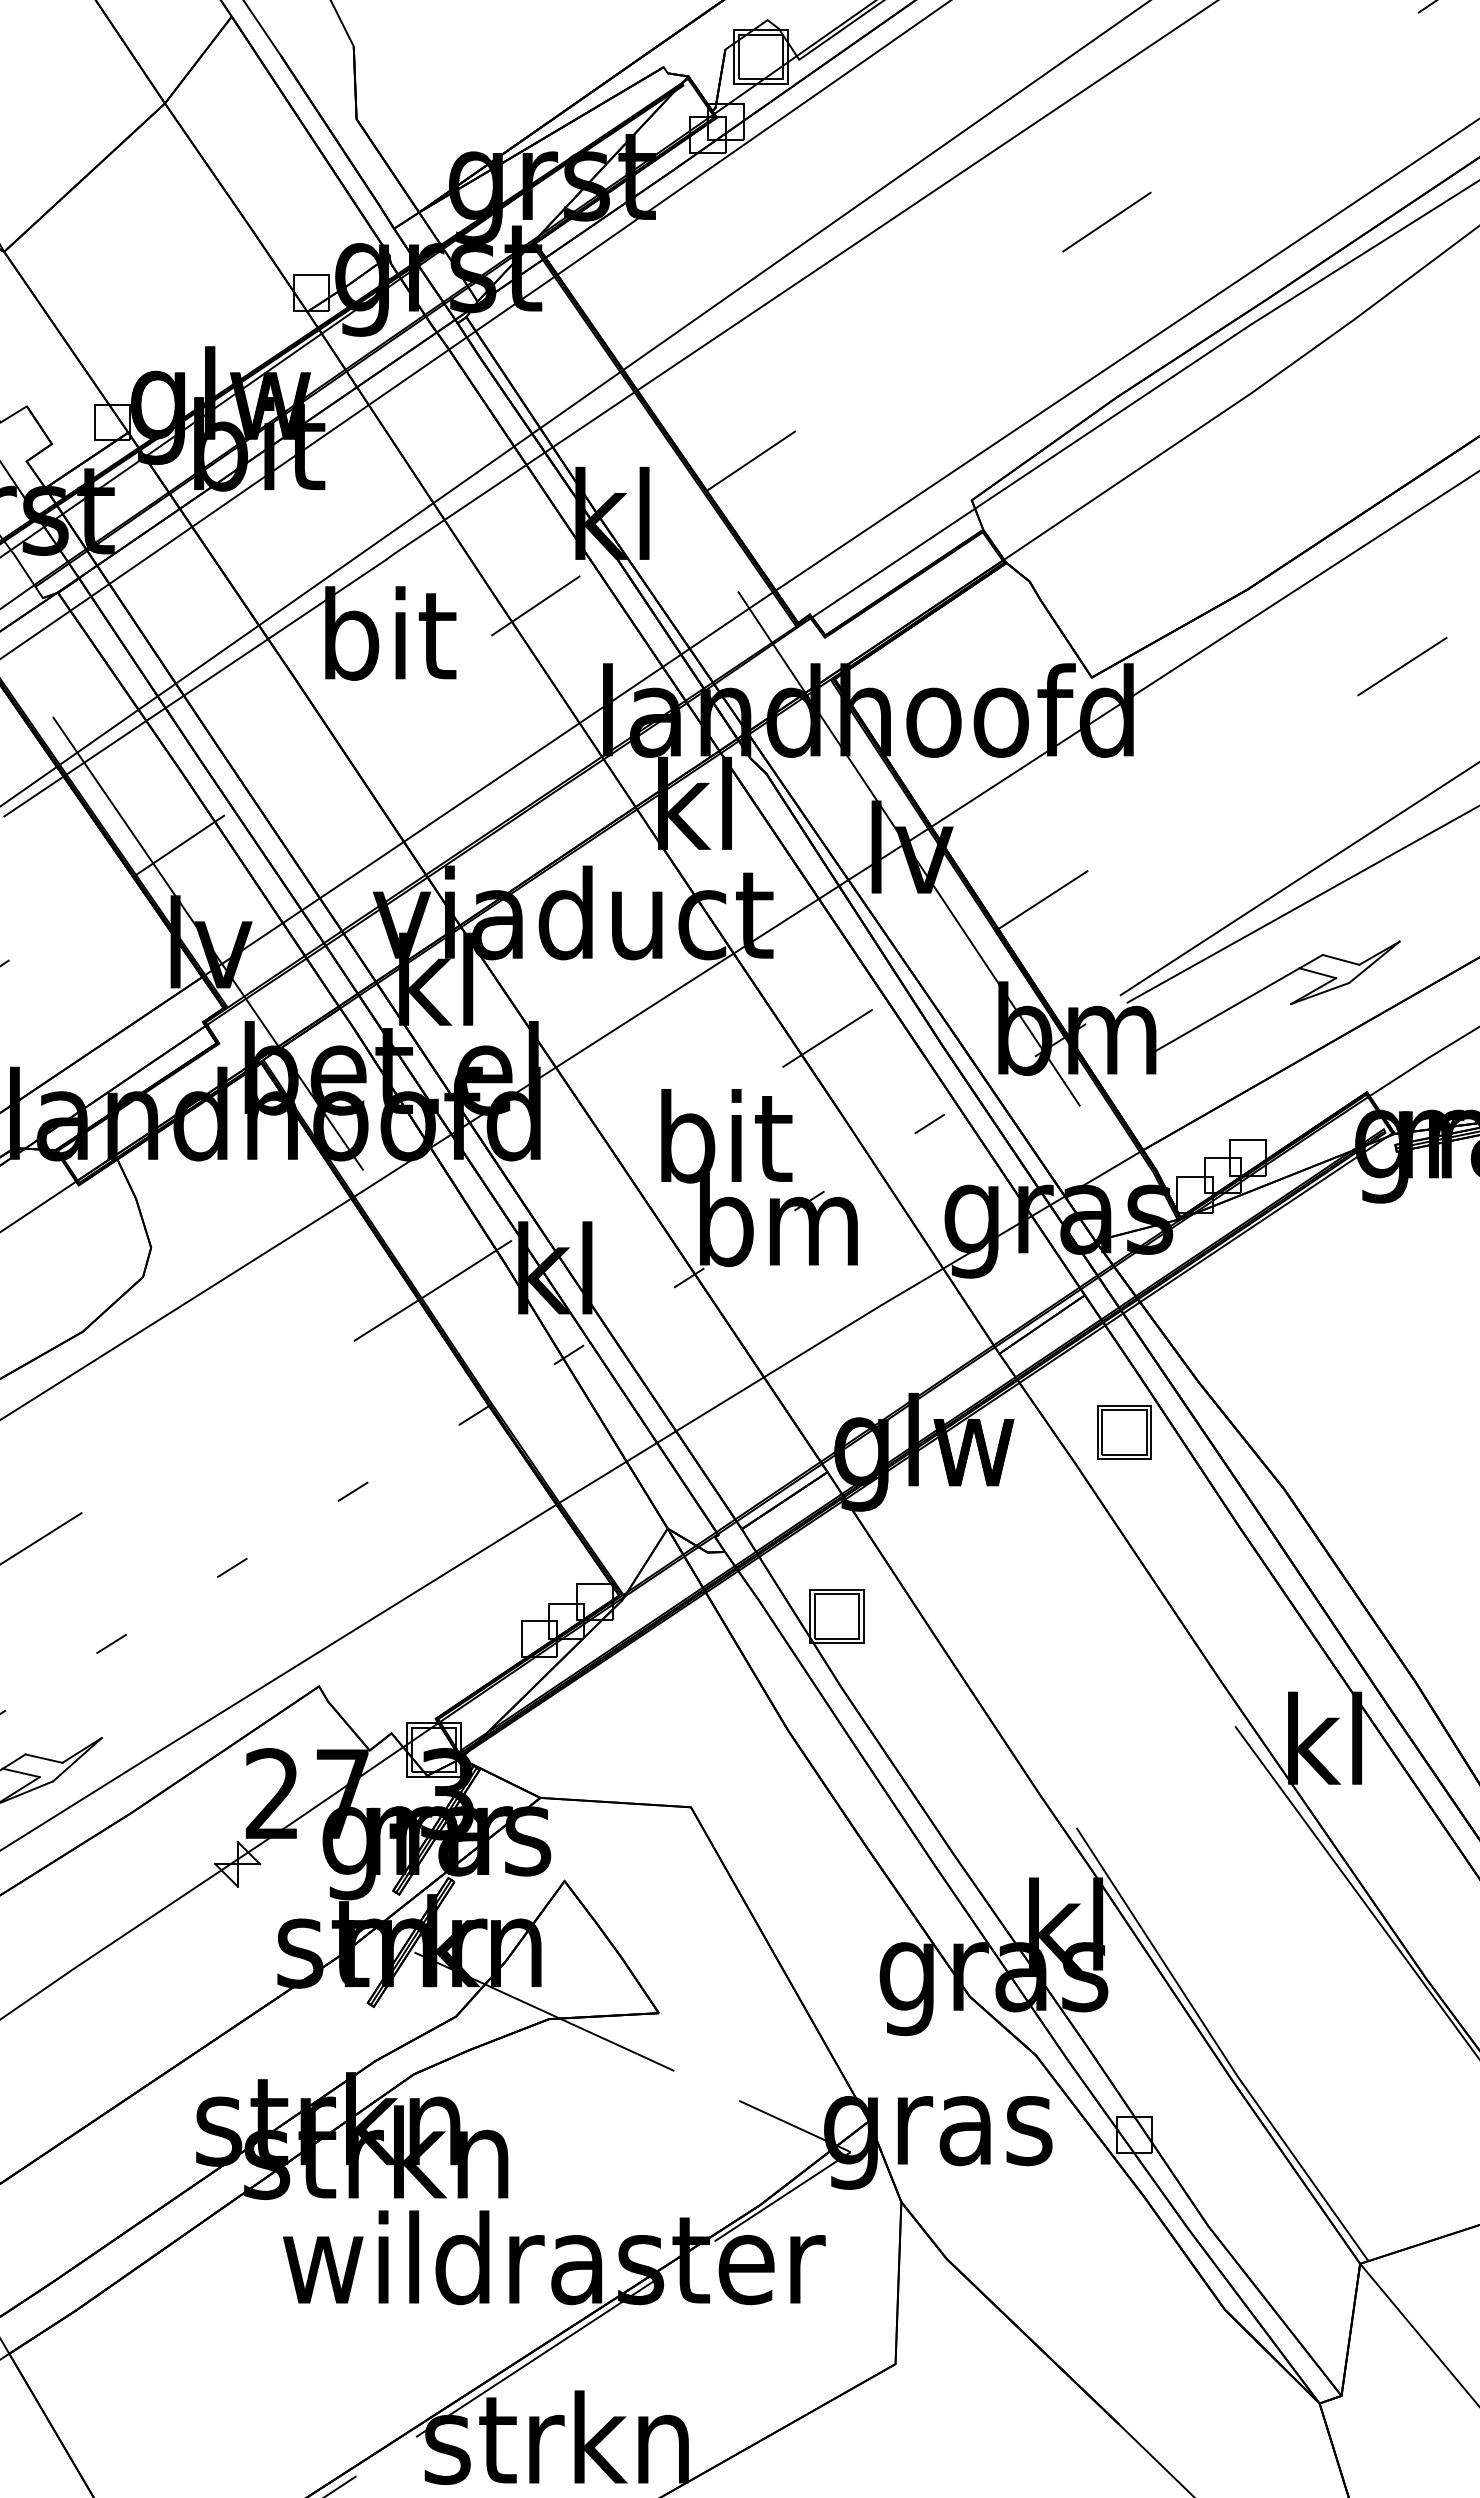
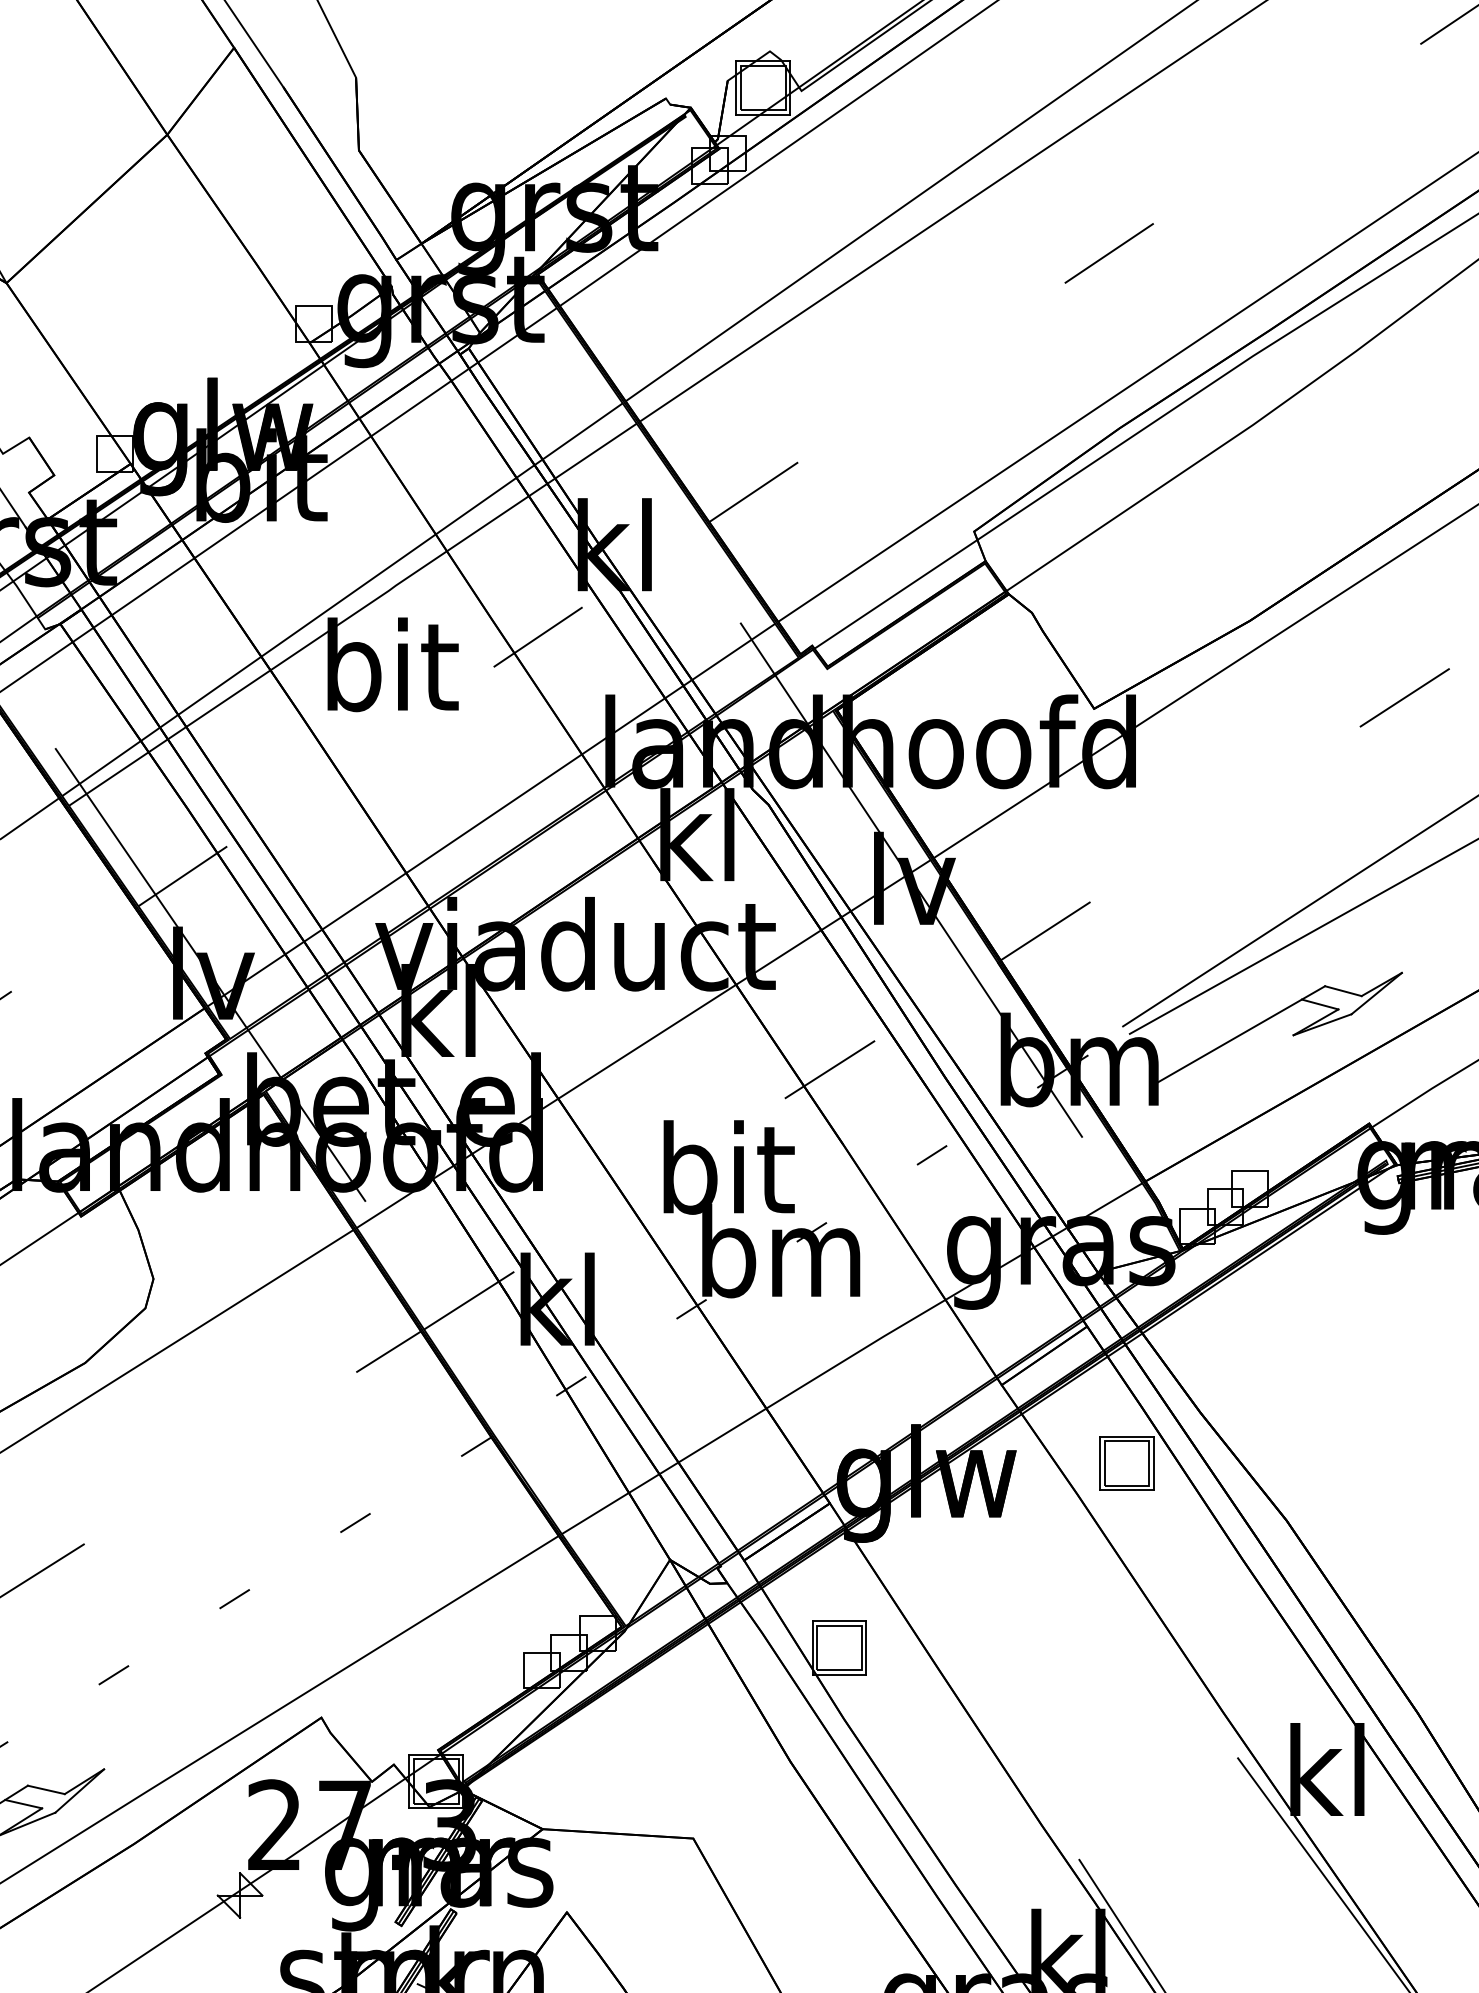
line: (33, 796) -> (35, 827), removed

